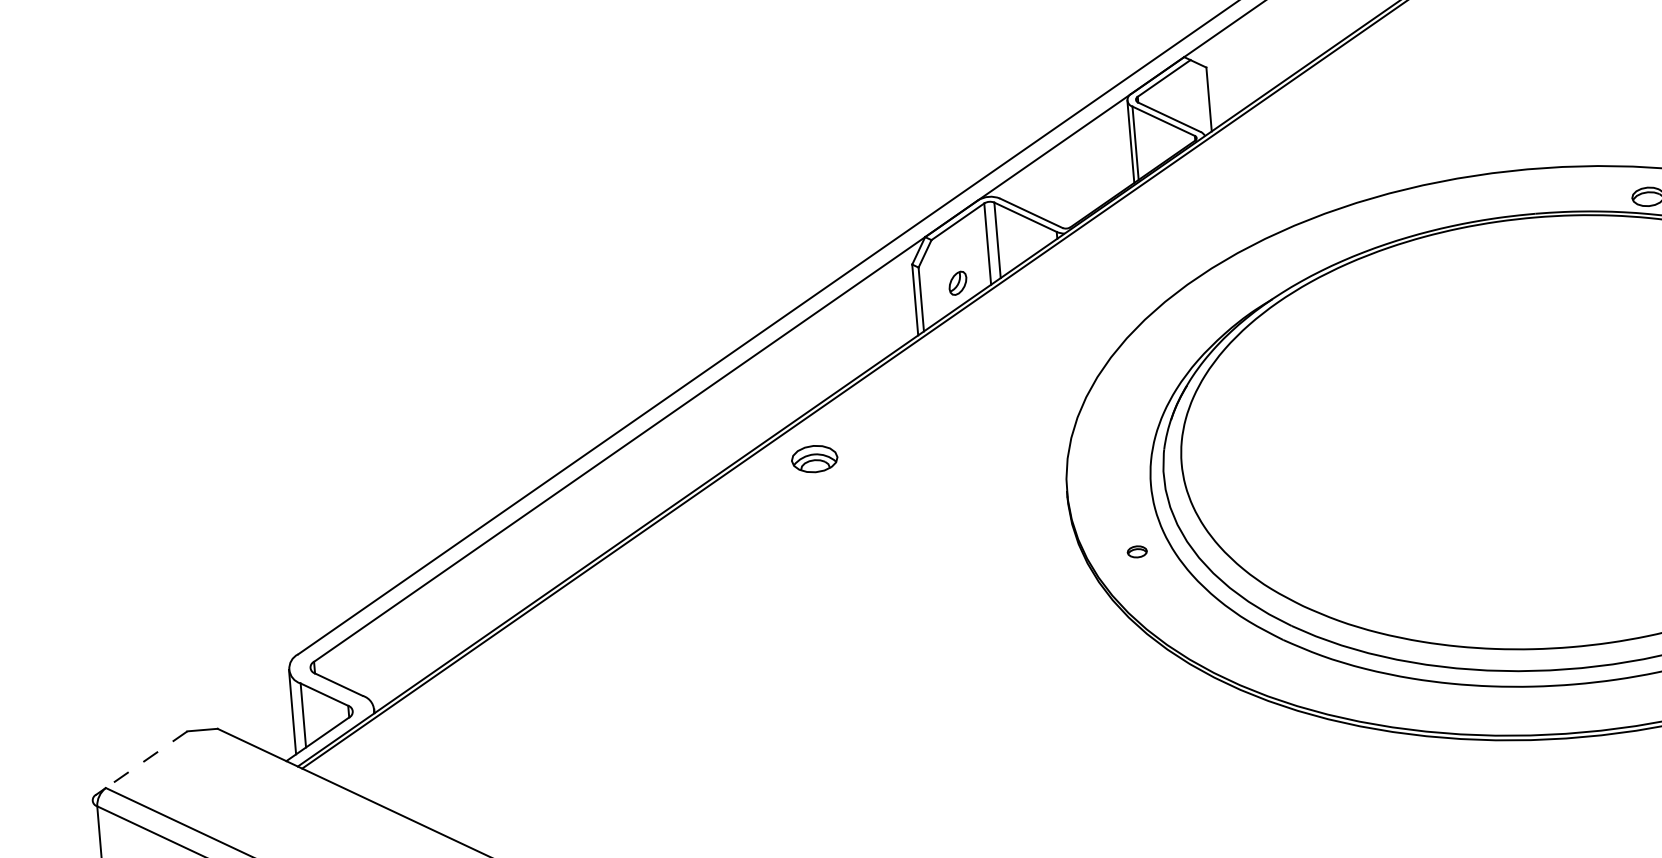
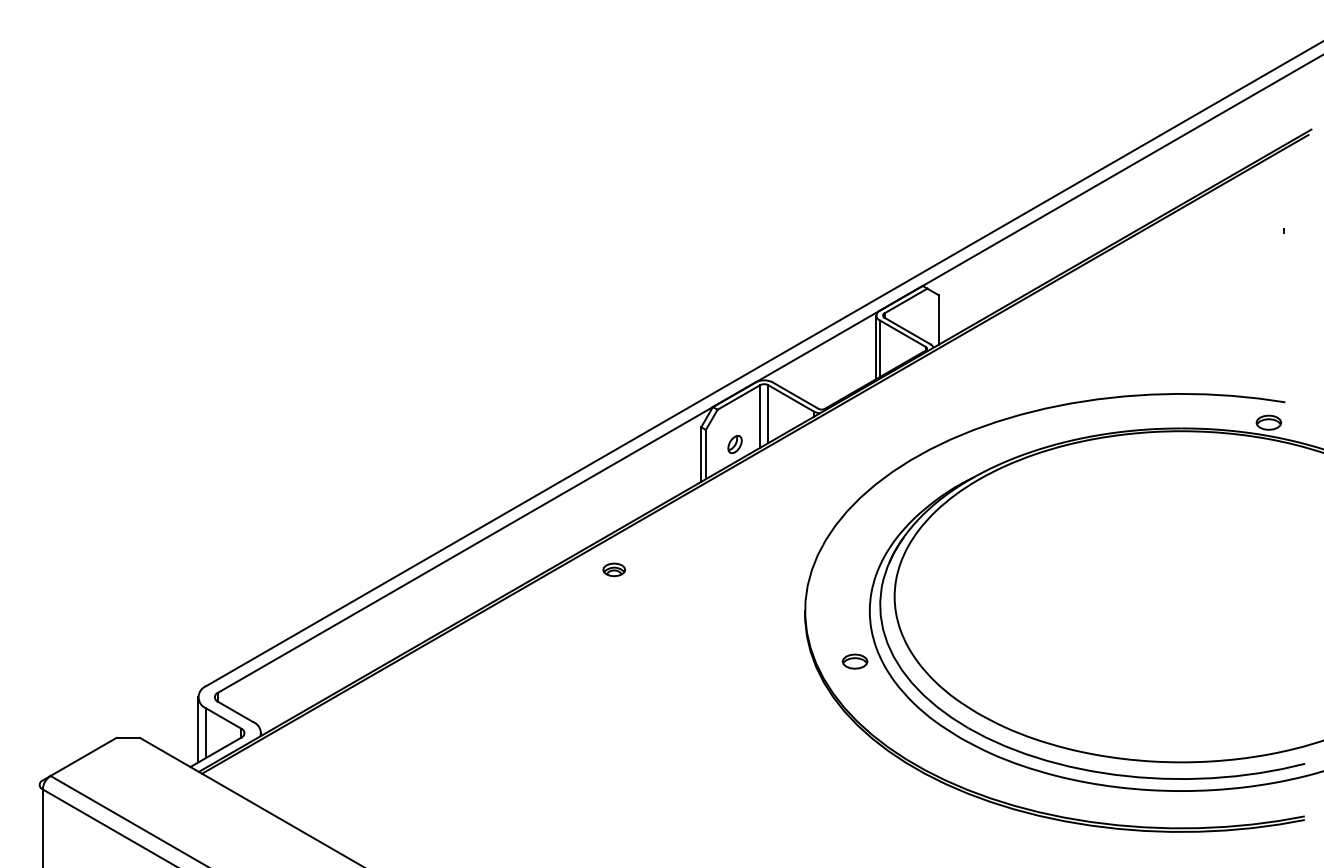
part: (815, 458) -> (614, 569), size x0.62
part: (1136, 551) -> (854, 661), size x1.67
line: (146, 760) -> (83, 757), dashed -> solid

